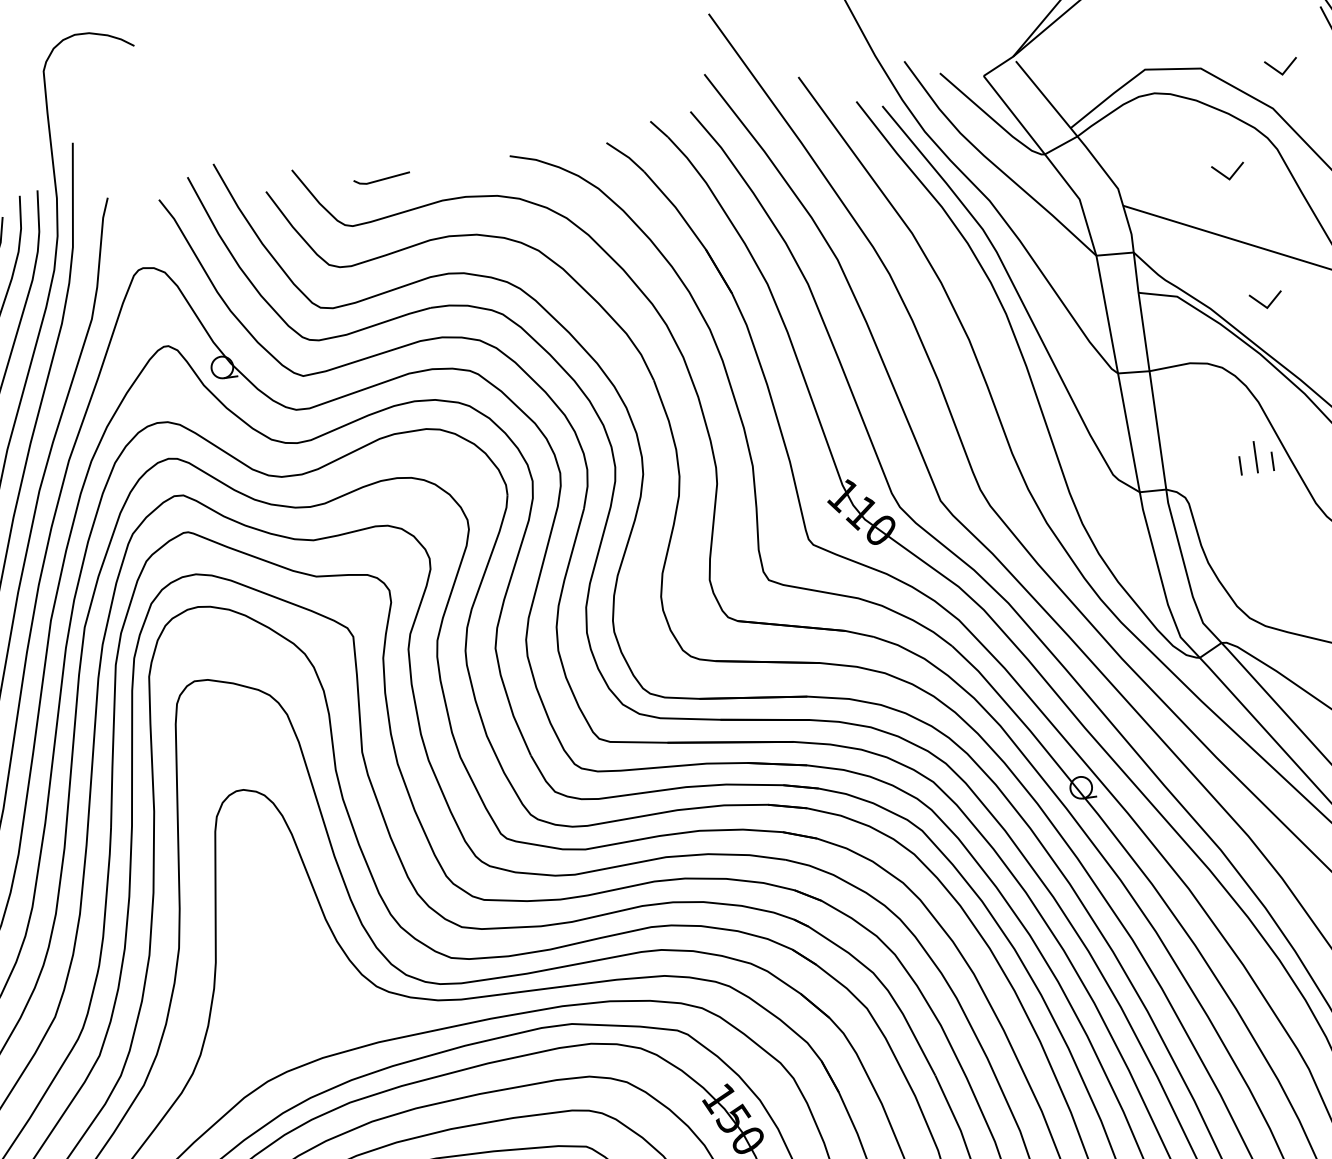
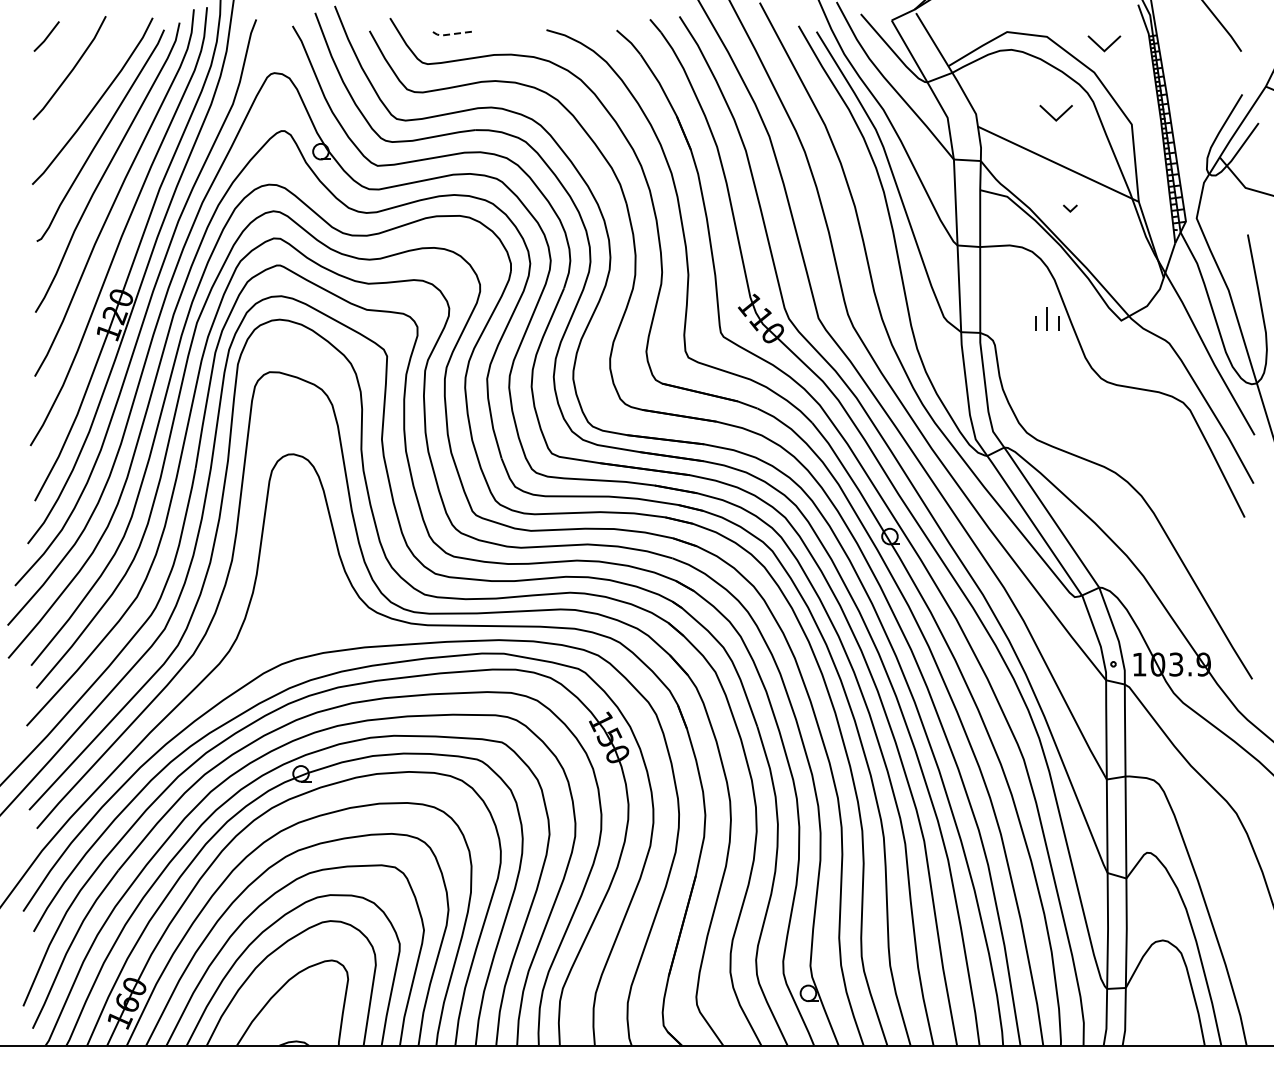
part: (1281, 67) -> (1104, 44), size x1.4
part: (1228, 172) -> (1056, 113), size x1.4
line: (381, 180) -> (452, 34), solid -> dashed
part: (1266, 300) -> (1070, 208), size x0.6

